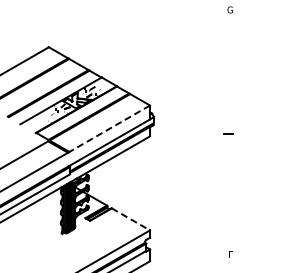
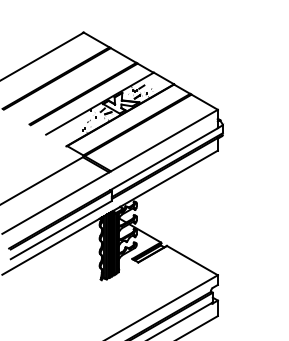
line: (109, 128) -> (164, 140), dashed -> solid
line: (131, 219) -> (193, 260), dashed -> solid

